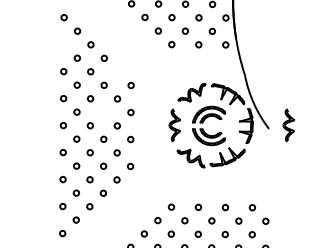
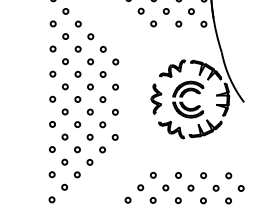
circle: (63, 44) -> (52, 23), added
circle: (117, 71) -> (103, 48), added
circle: (103, 111) -> (90, 86), added
part: (288, 125) -> (262, 99), removed

